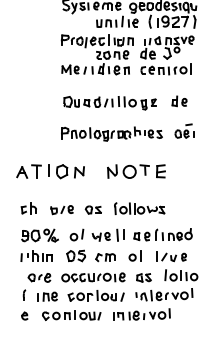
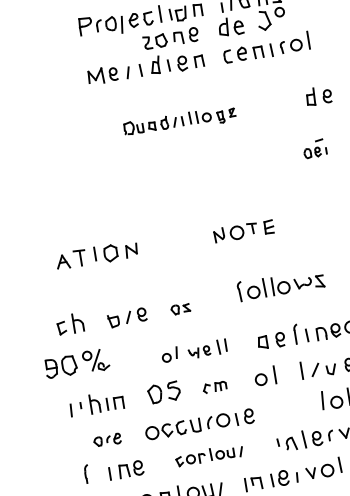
part: (179, 101) -> (318, 96), moved
part: (109, 103) -> (178, 122), size x0.7
part: (184, 130) -> (314, 147), size x0.7
part: (111, 133) -> (190, 173), removed
part: (50, 171) -> (96, 255), size x0.7
part: (136, 171) -> (243, 231), size x0.6
part: (139, 208) -> (280, 284), moved
part: (92, 209) -> (179, 308), size x0.7
part: (96, 234) -> (192, 350), size x0.7
part: (39, 235) -> (75, 363), moved
part: (105, 257) -> (214, 386), size x0.7
part: (39, 277) -> (107, 439), size x0.7
part: (143, 277) -> (285, 410), removed
part: (95, 295) -> (208, 454), size x0.7

